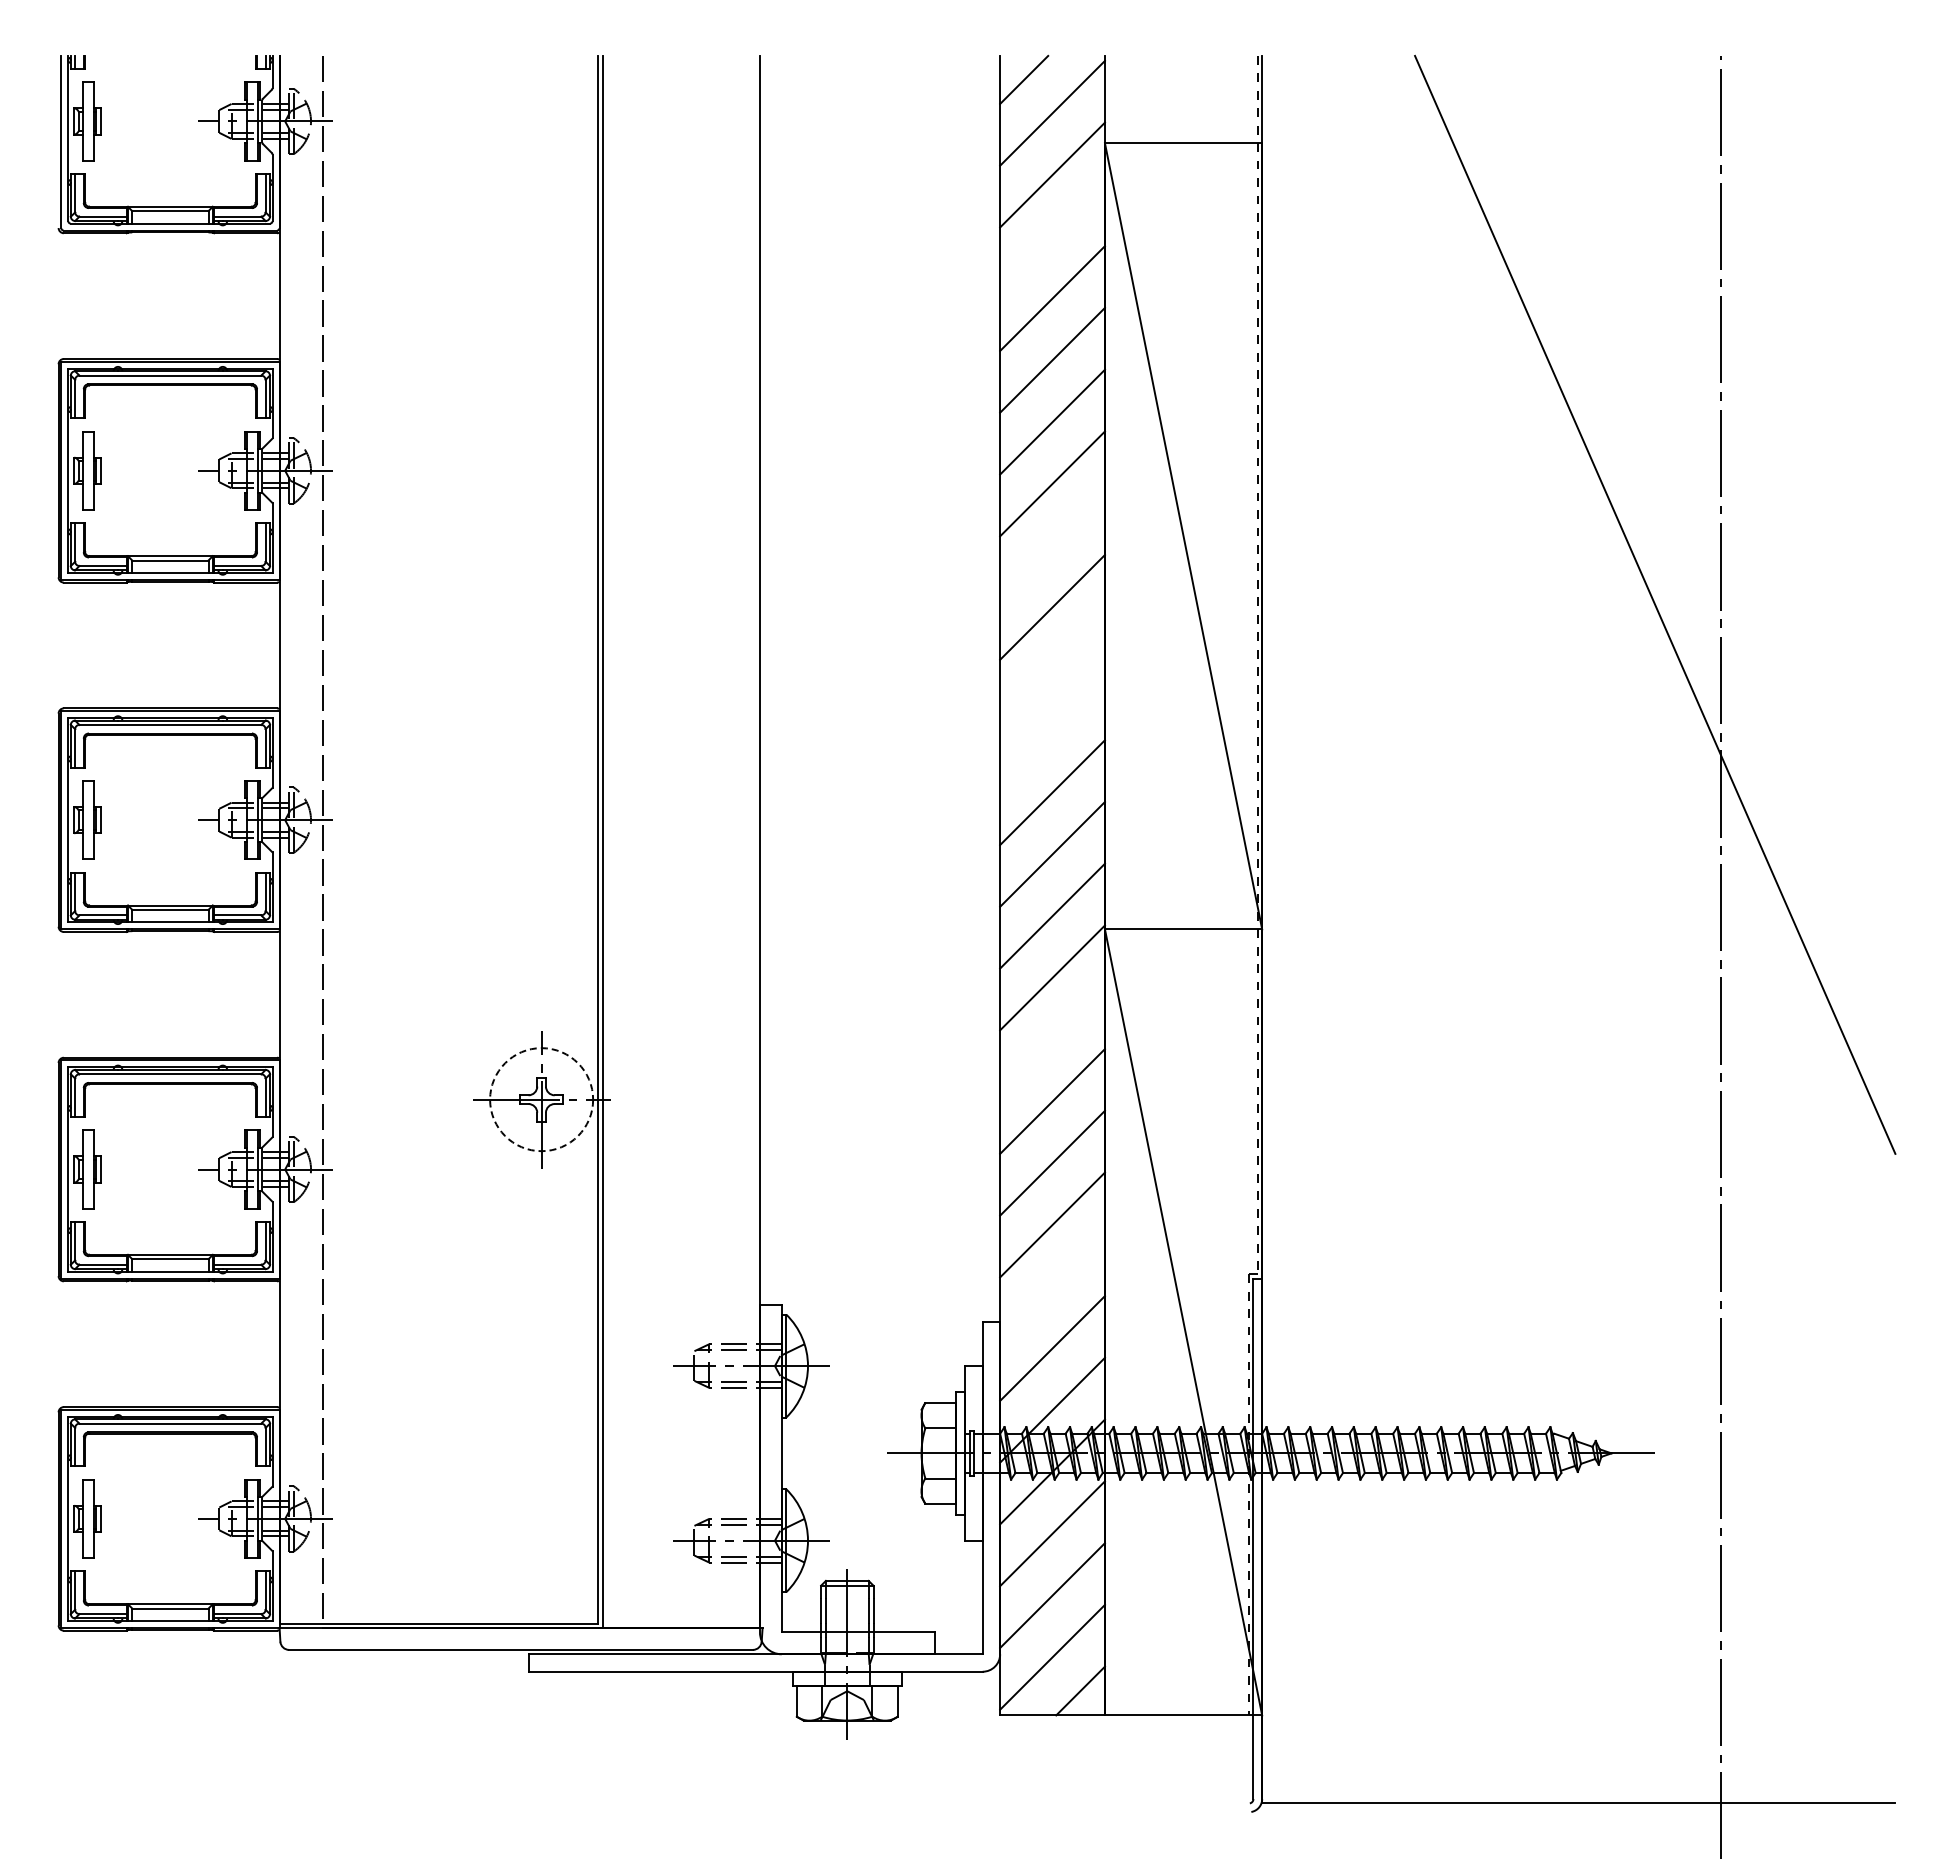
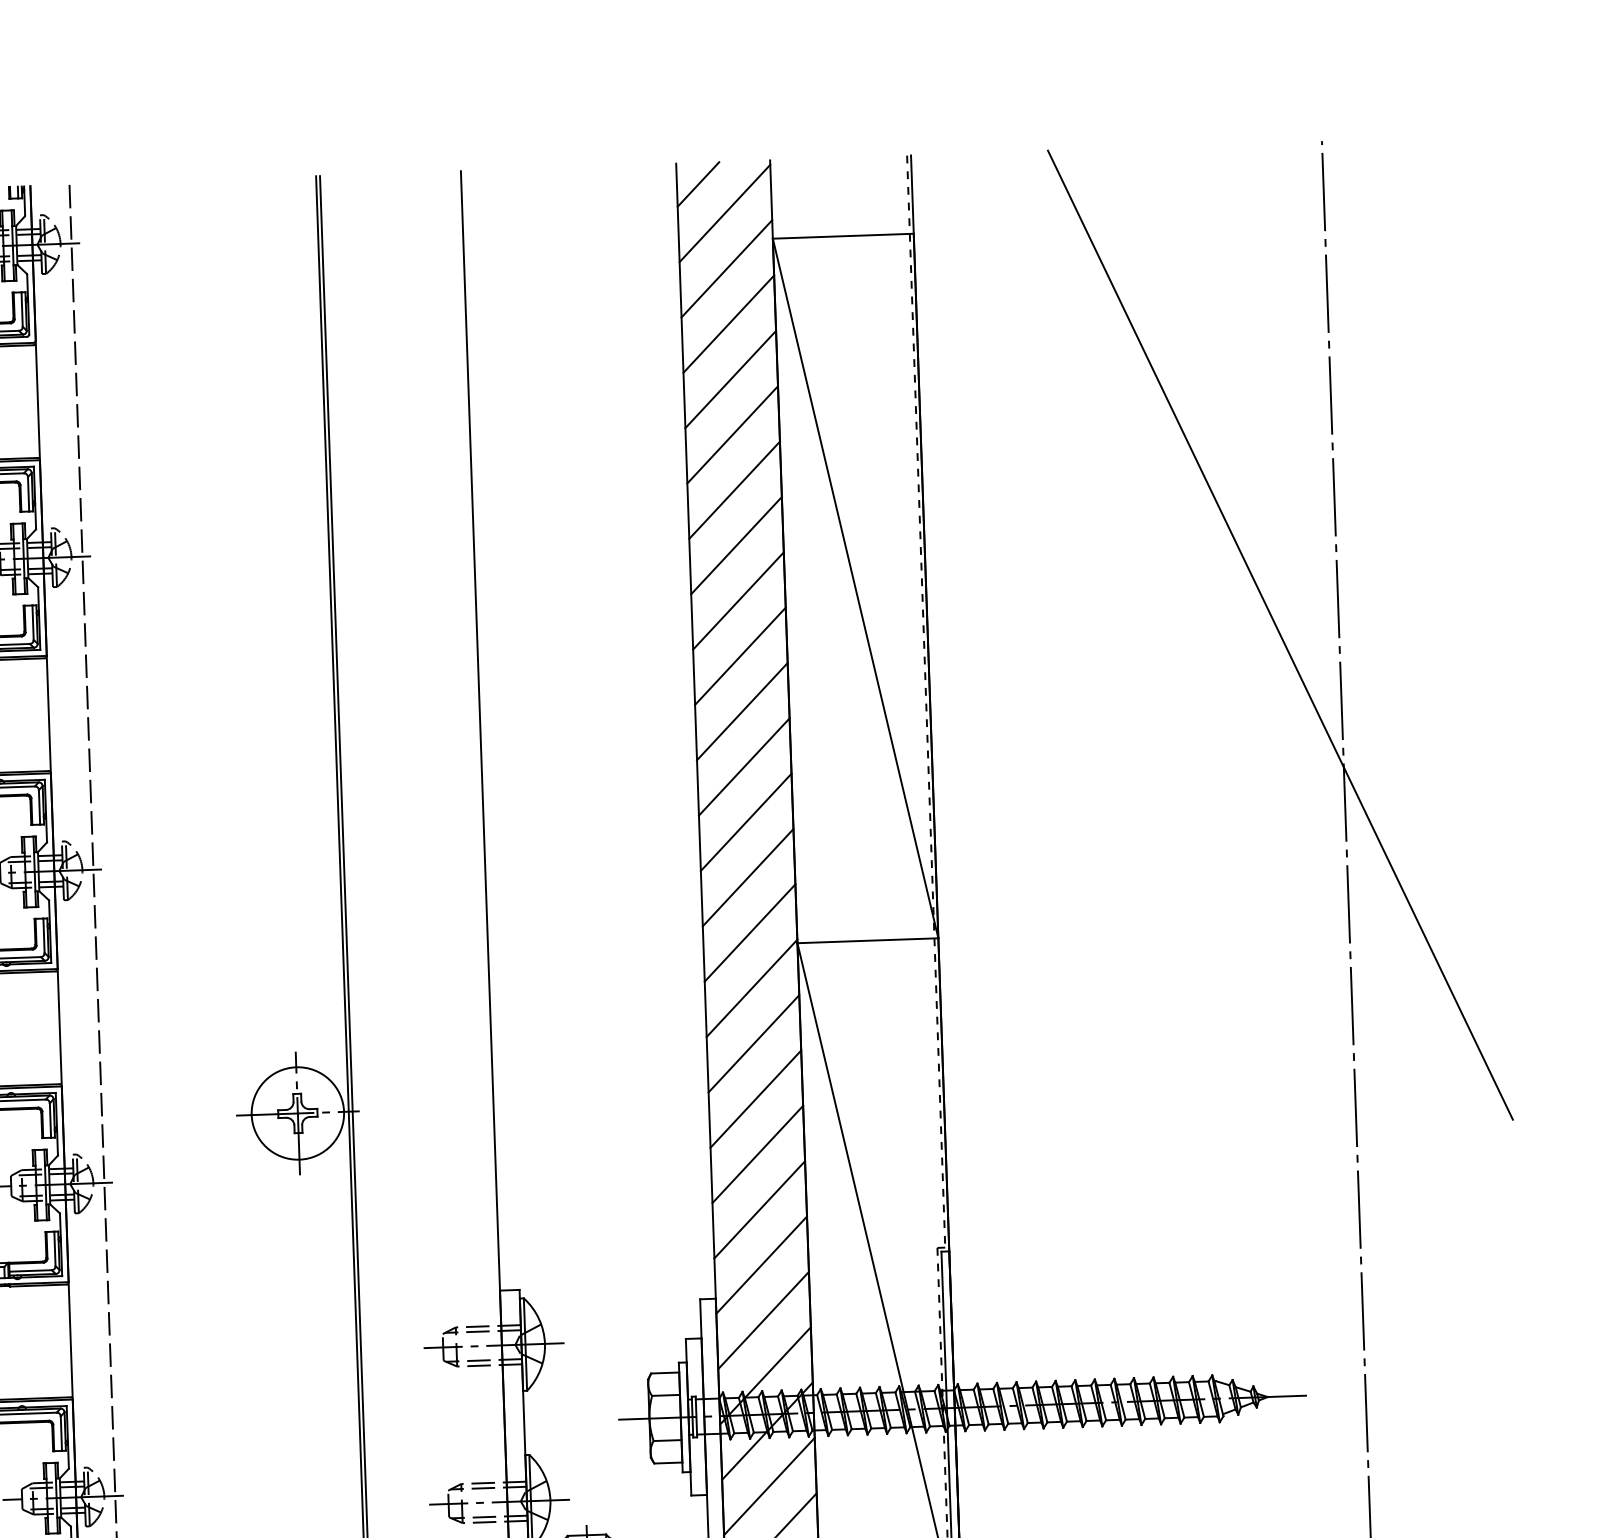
line: (1052, 236) -> (728, 323), added
line: (1052, 545) -> (738, 600), added
line: (1052, 668) -> (742, 711), added
line: (1052, 730) -> (744, 766), added
line: (1052, 1039) -> (753, 1043), added
circle: (541, 1099) -> (297, 1113), dashed -> solid
line: (1052, 1286) -> (761, 1264), added

